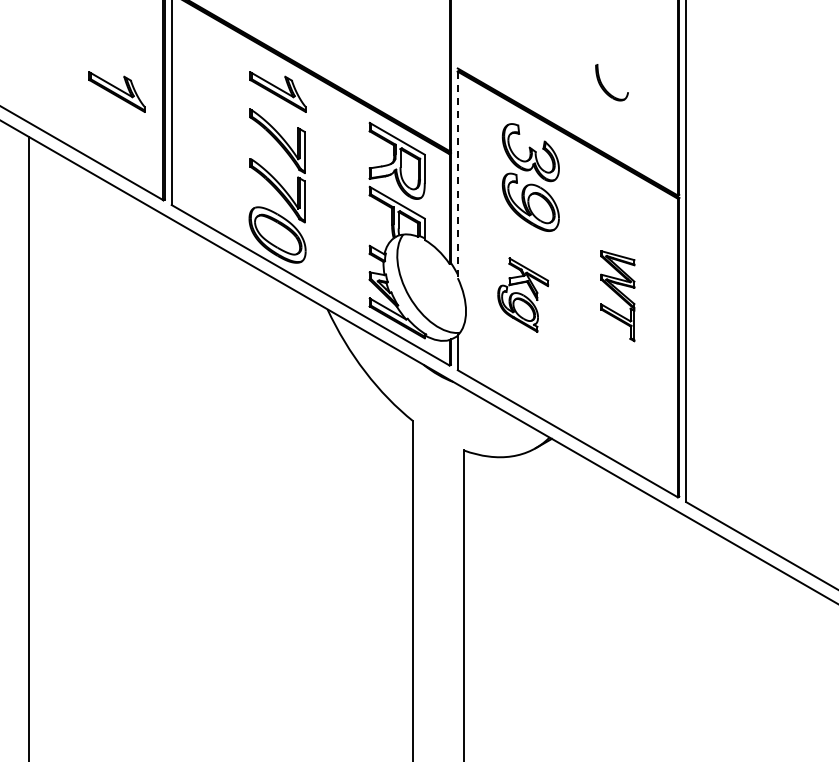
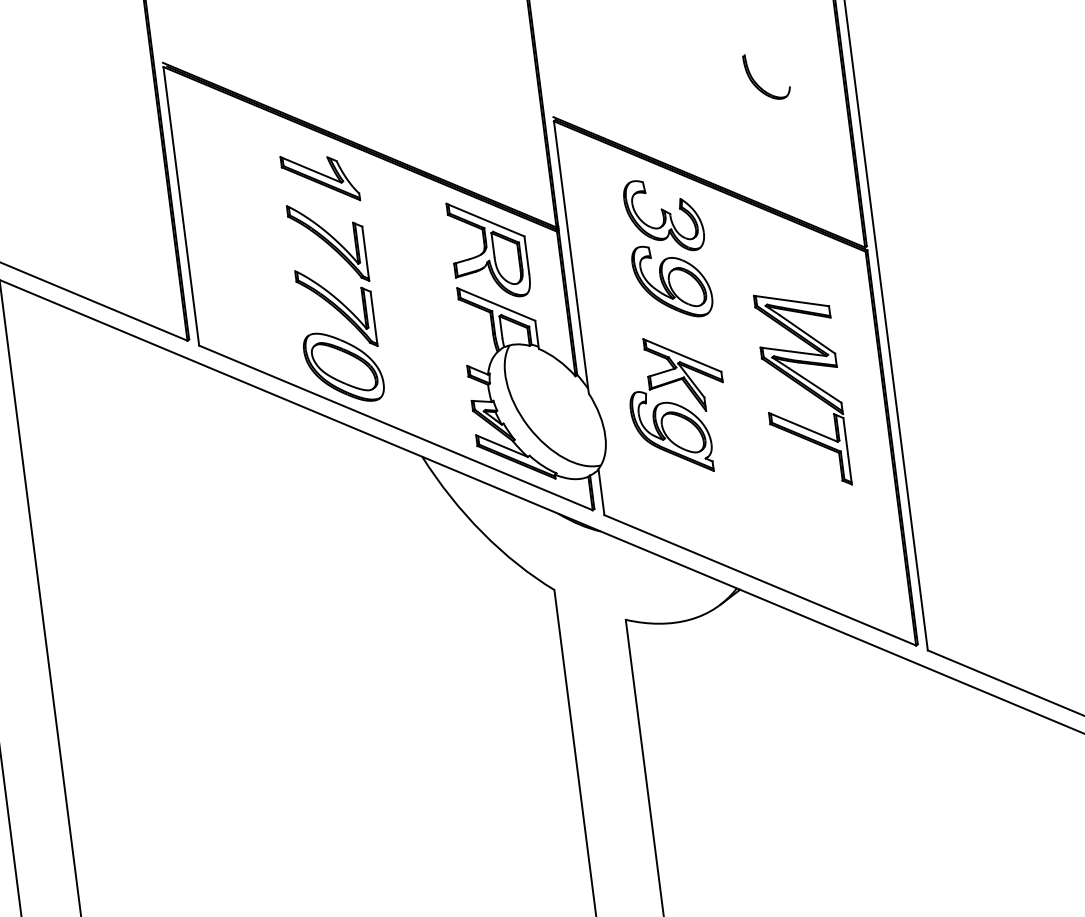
part: (604, 86) -> (757, 82), moved
part: (116, 91) -> (107, 205), removed
line: (457, 175) -> (571, 258), dashed -> solid
part: (522, 294) -> (676, 404), size x1.43
part: (617, 296) -> (802, 390), size x1.67

